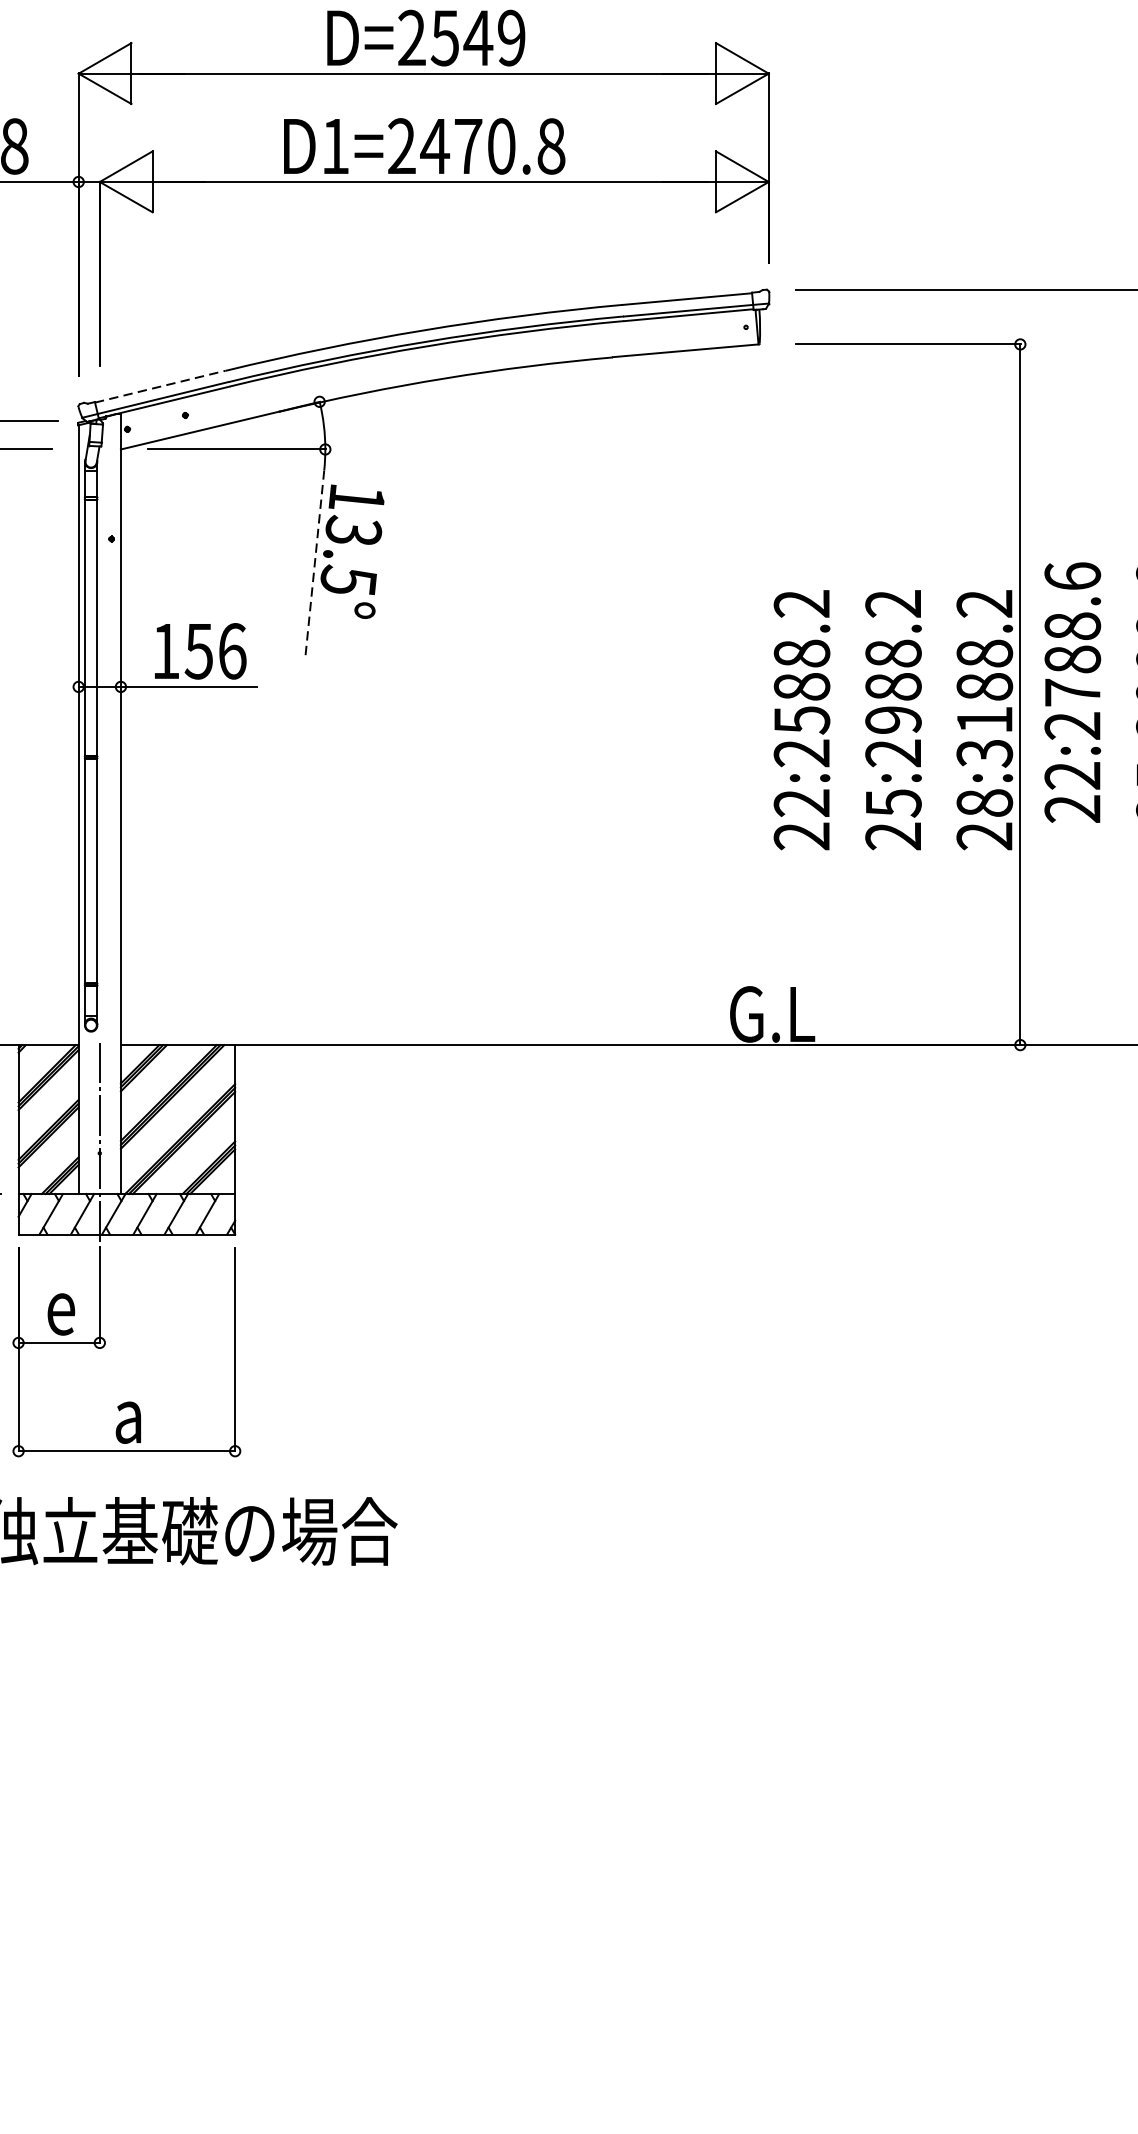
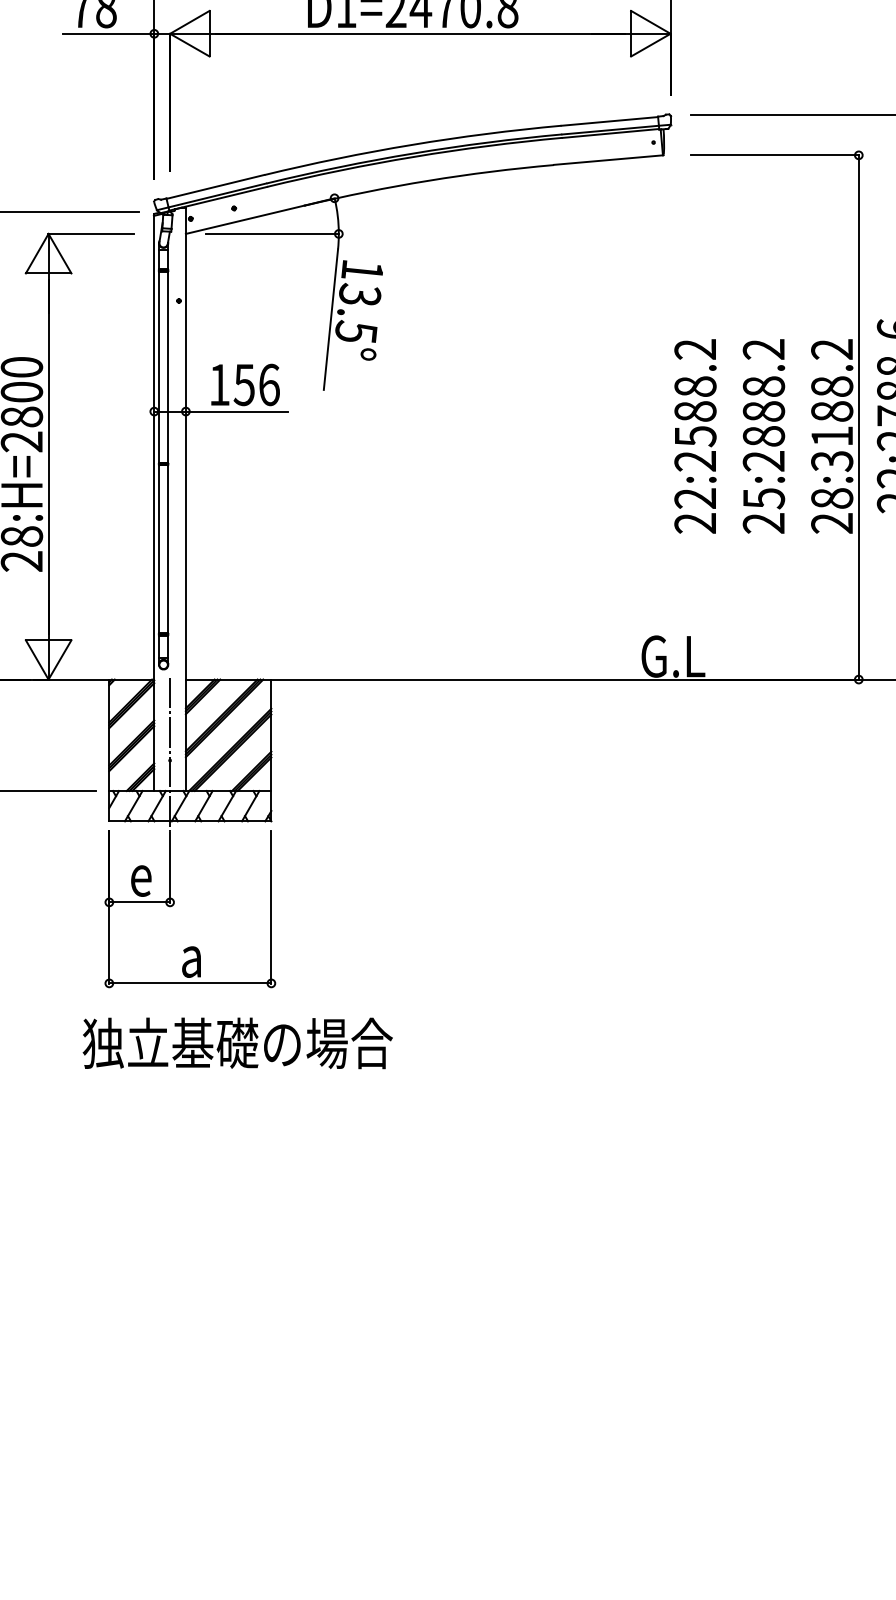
line: (160, 386) -> (215, 186), dashed -> solid
line: (314, 563) -> (330, 319), dashed -> solid
text: (892, 720) -> (763, 436), 25:2988.2 -> 25:2888.2

